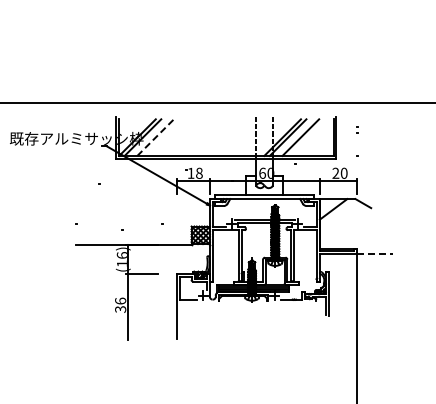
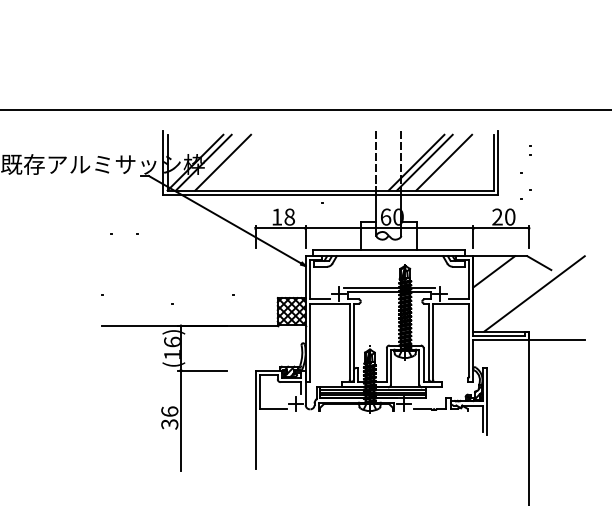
line: (155, 137) -> (222, 162), dashed -> solid
line: (360, 223) -> (535, 293), added
line: (375, 254) -> (557, 340), dashed -> solid

